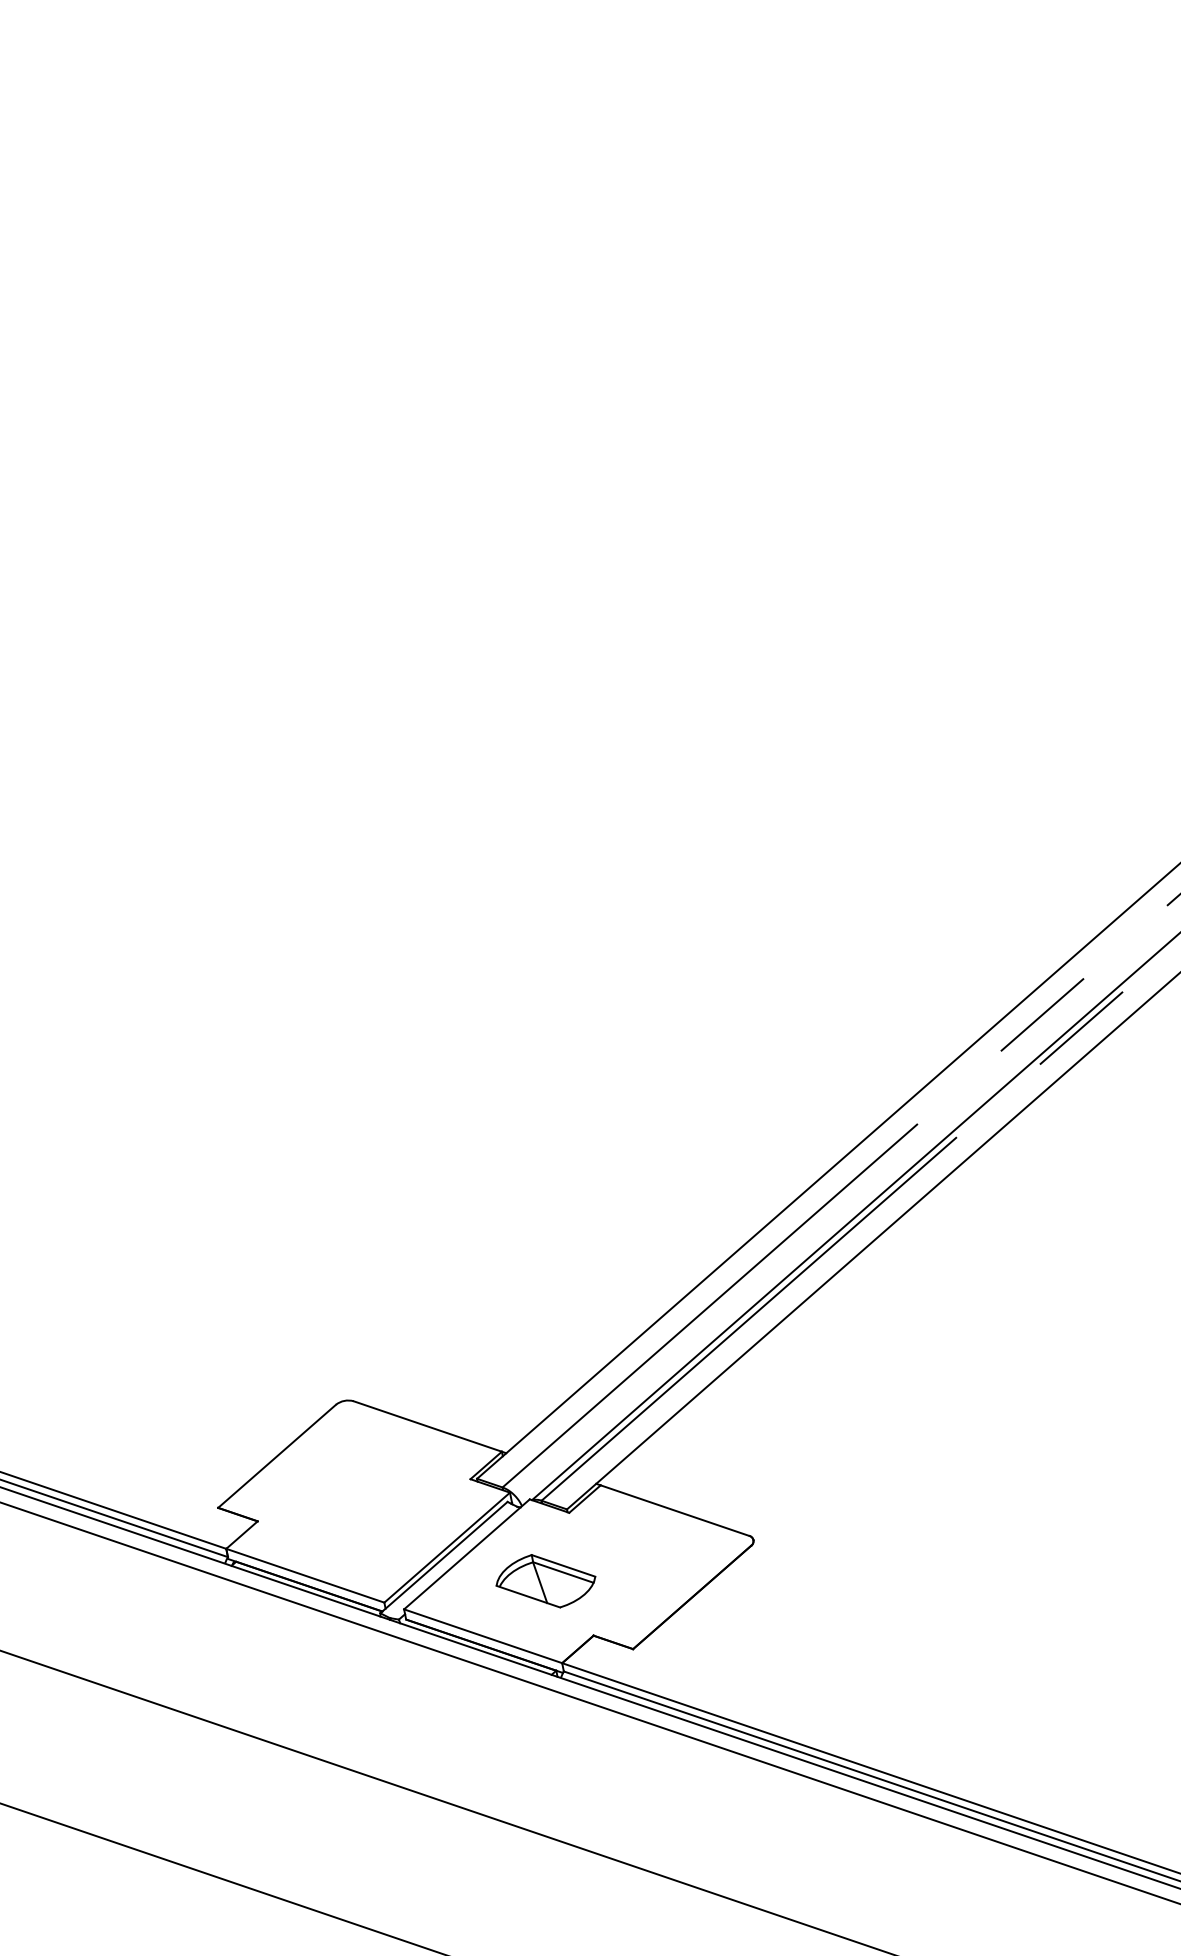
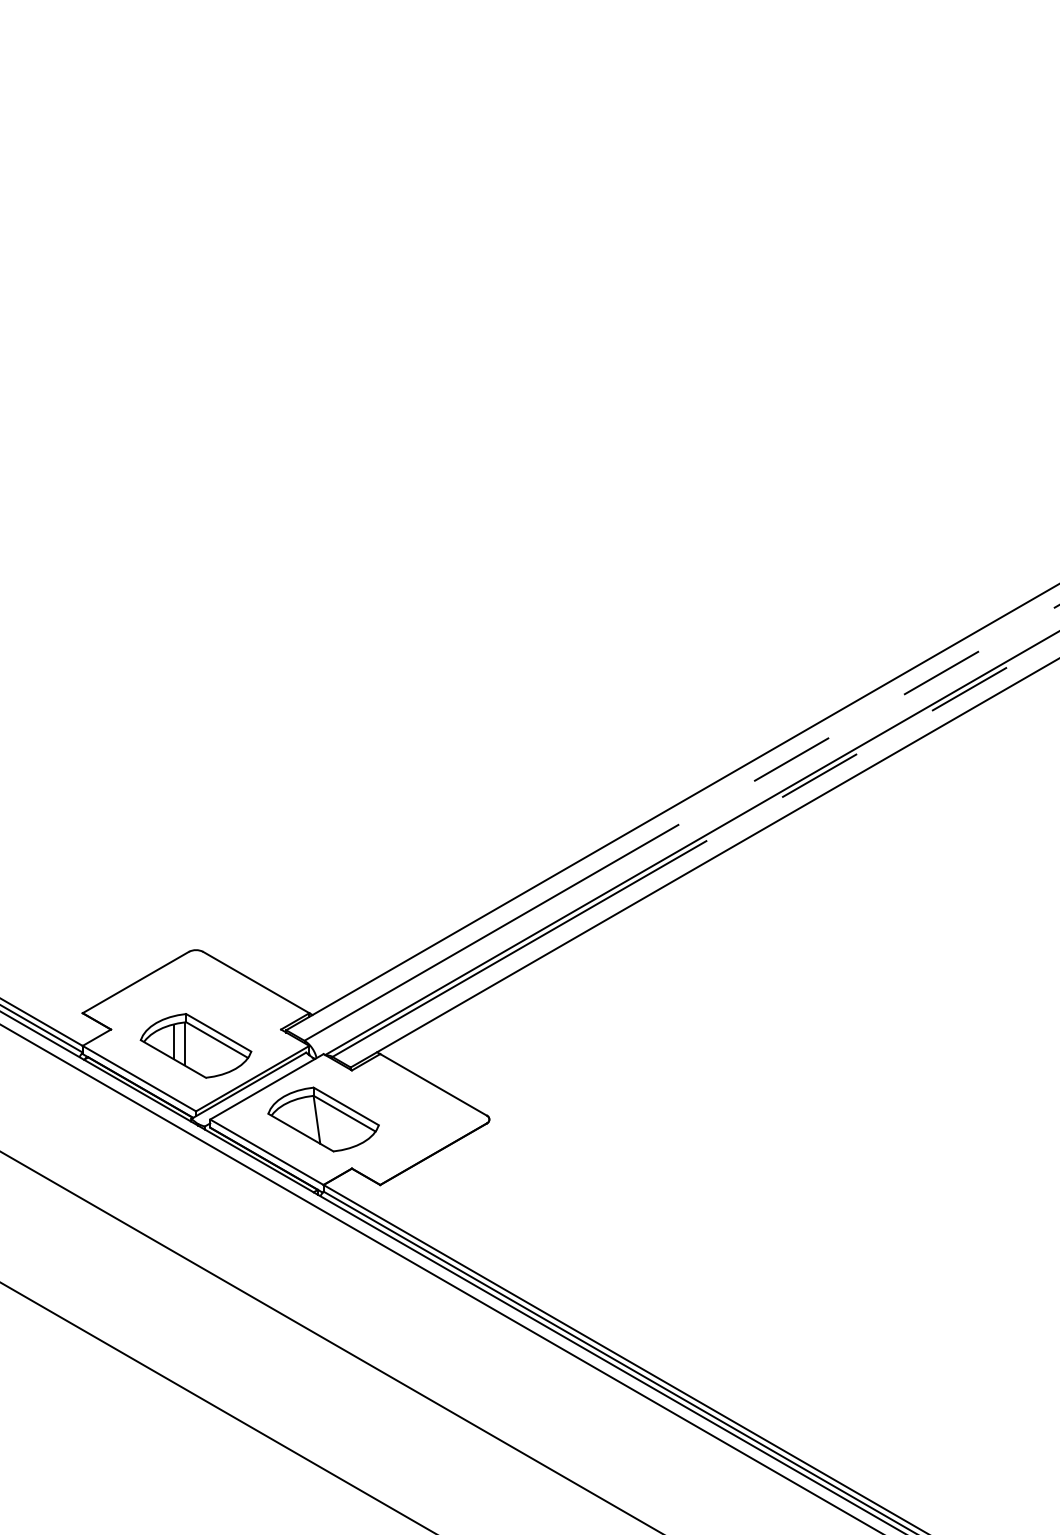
part: (367, 1520) -> (195, 1045), added
part: (545, 1581) -> (323, 1119), size x1.43

